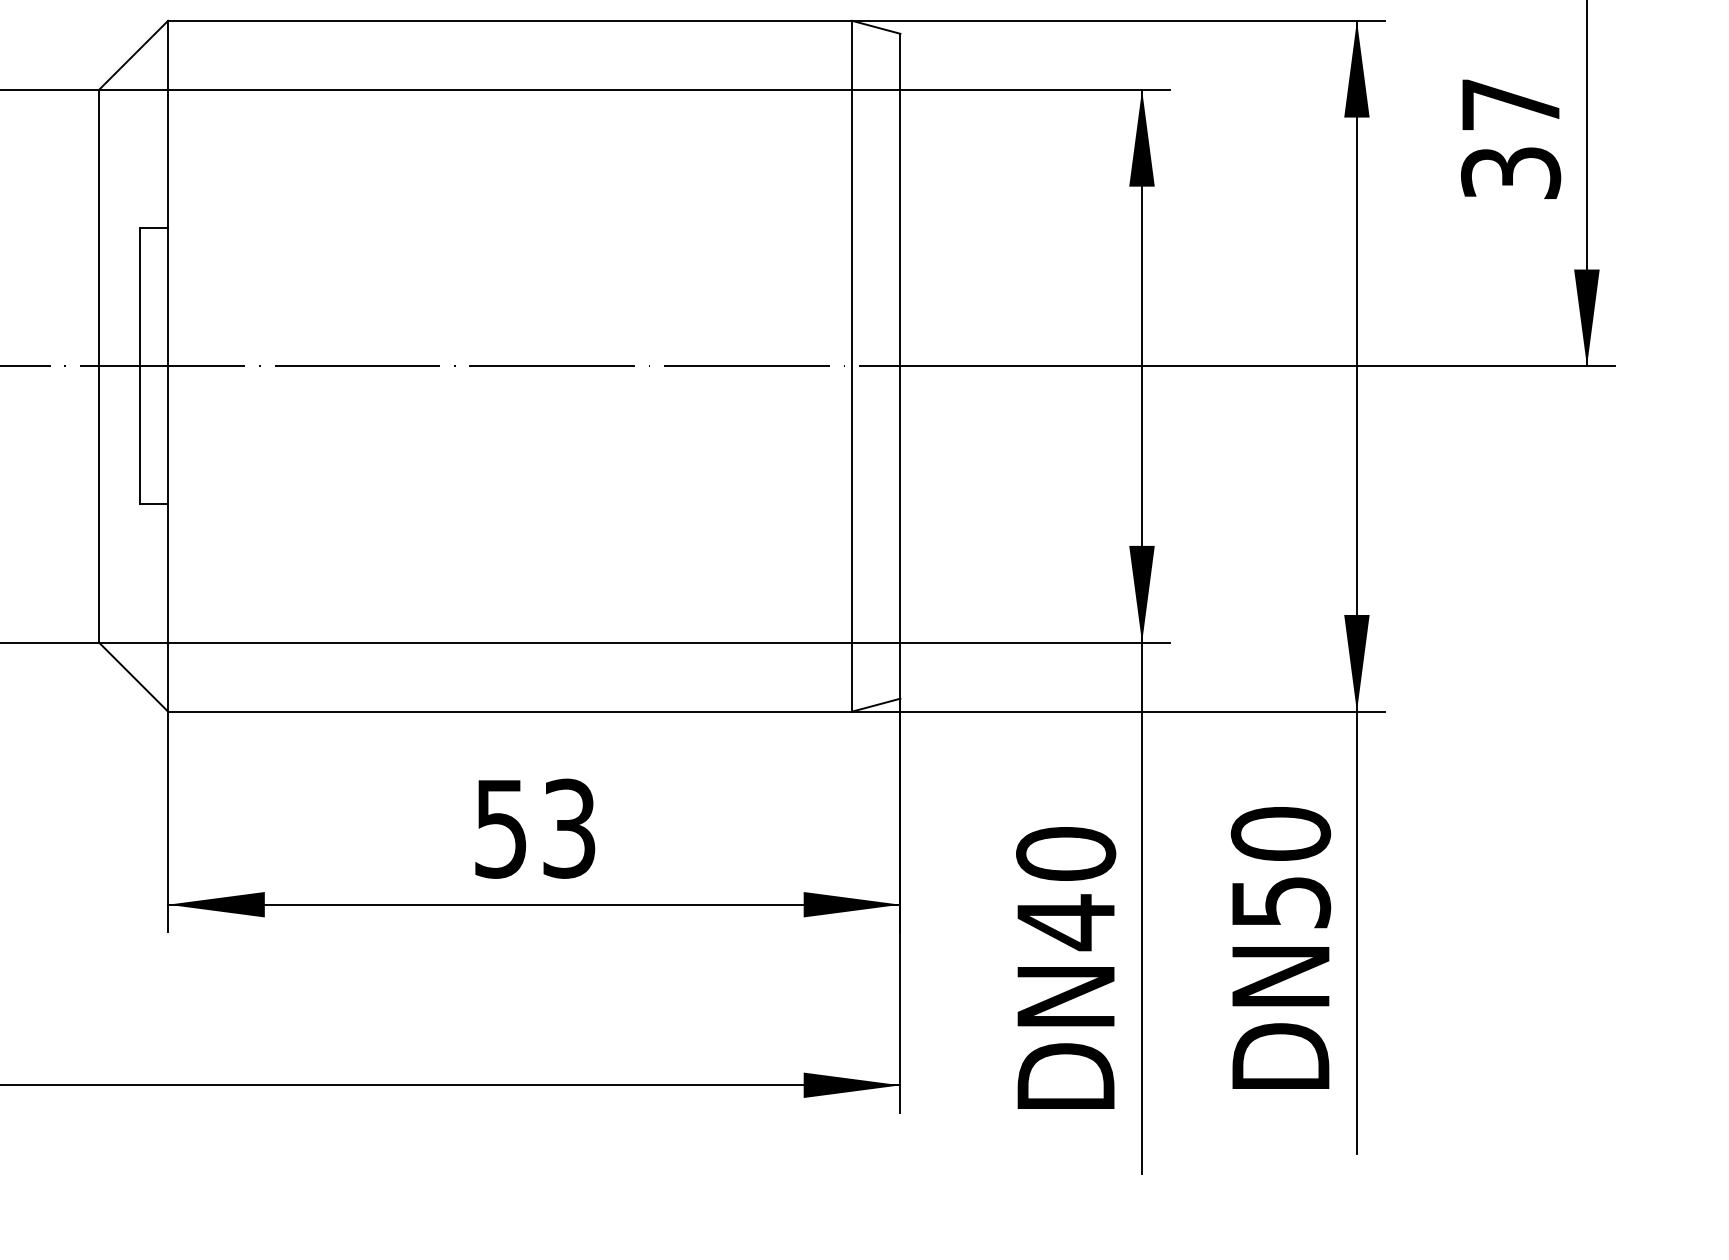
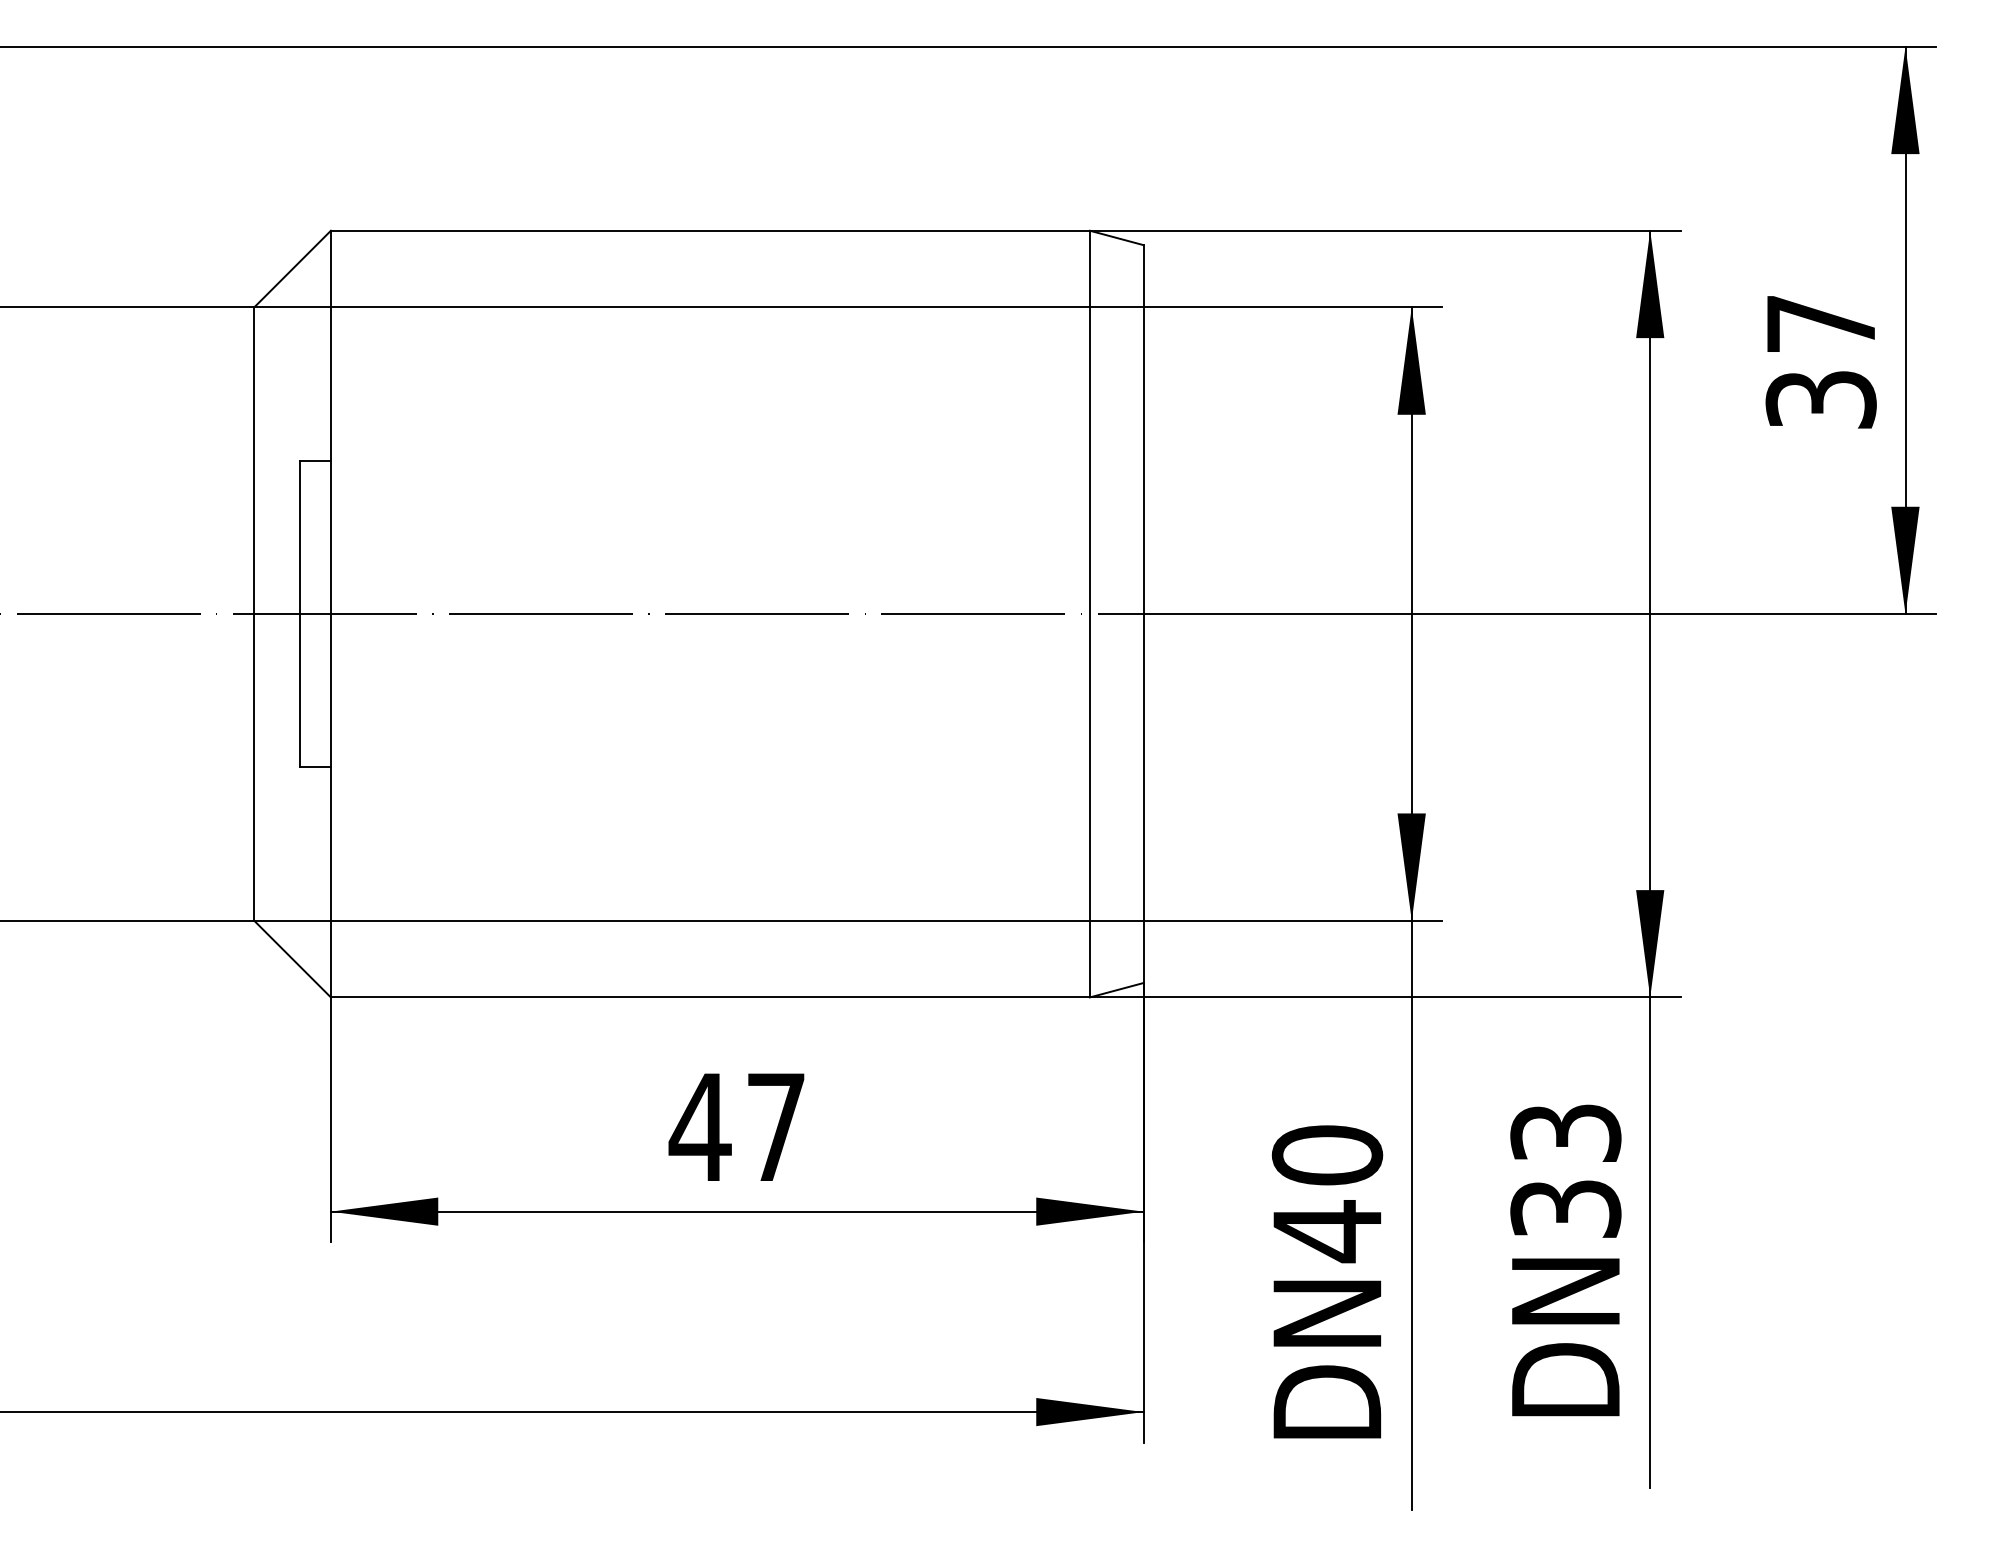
text: (533, 827) -> (736, 1126), 53 -> 47
text: (1280, 867) -> (1565, 1170), 50 -> 33

